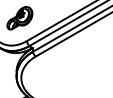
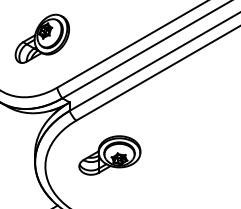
part: (51, 72) -> (109, 154), added

